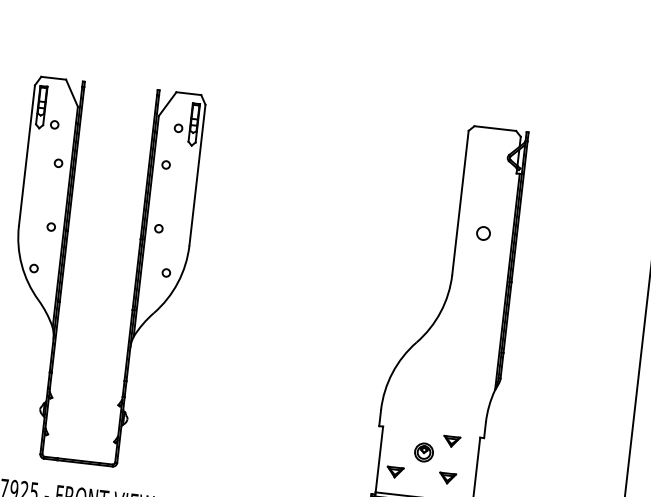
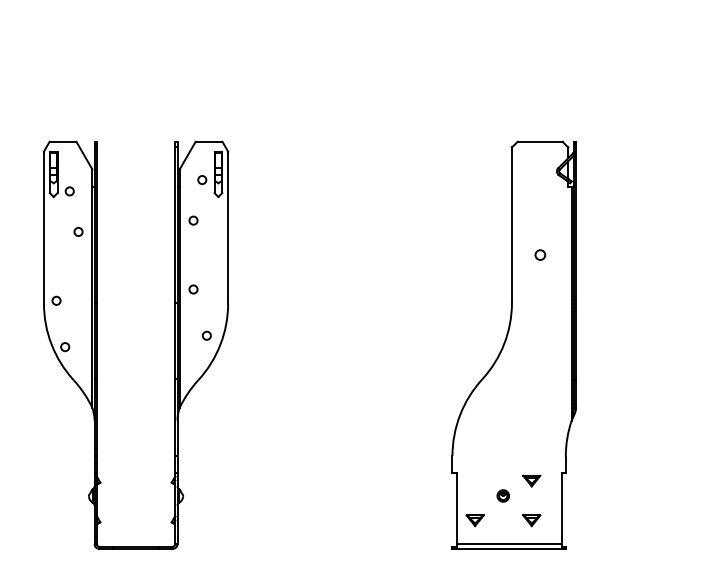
circle: (51, 226) -> (56, 300), moved
circle: (483, 232) -> (540, 254), size x0.7
part: (423, 452) -> (502, 495), size x0.6

